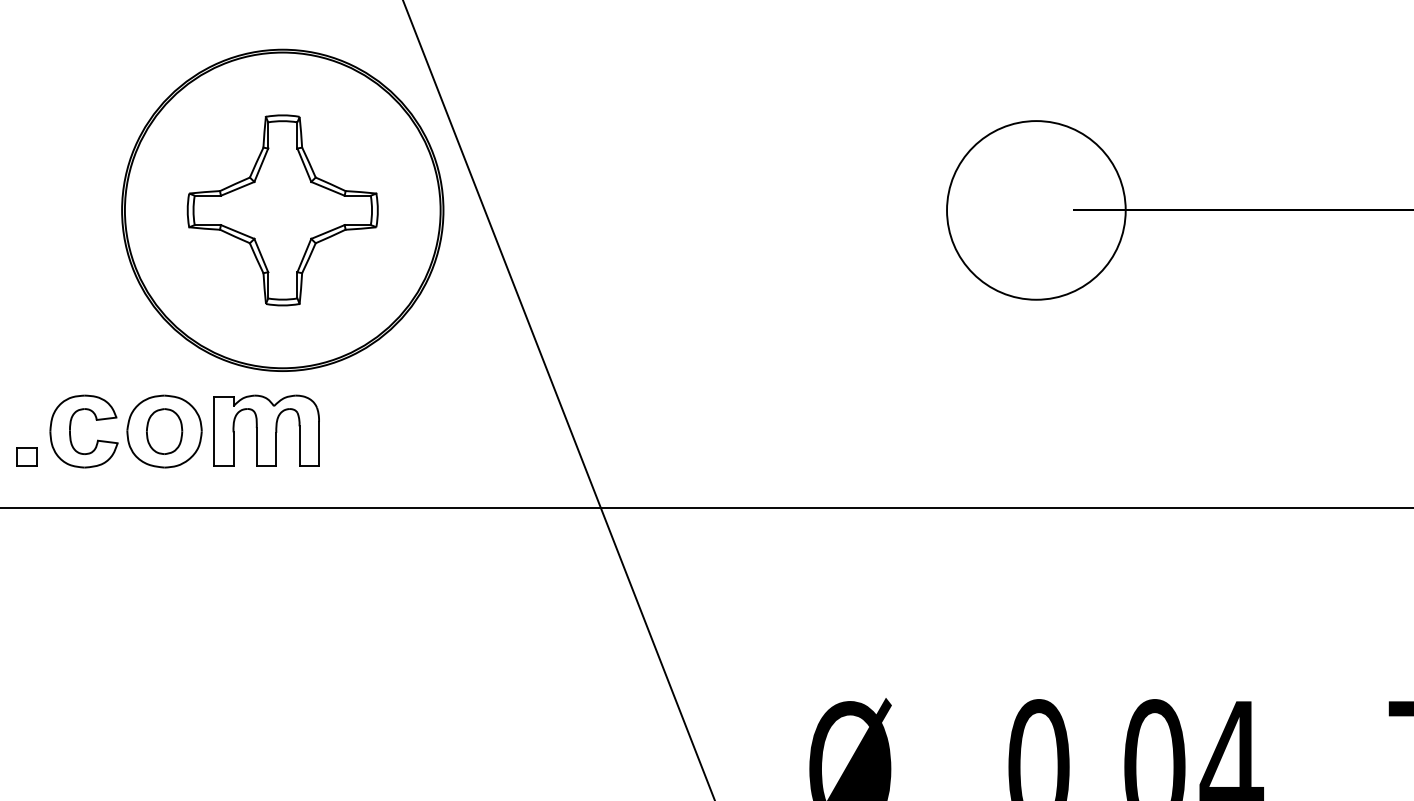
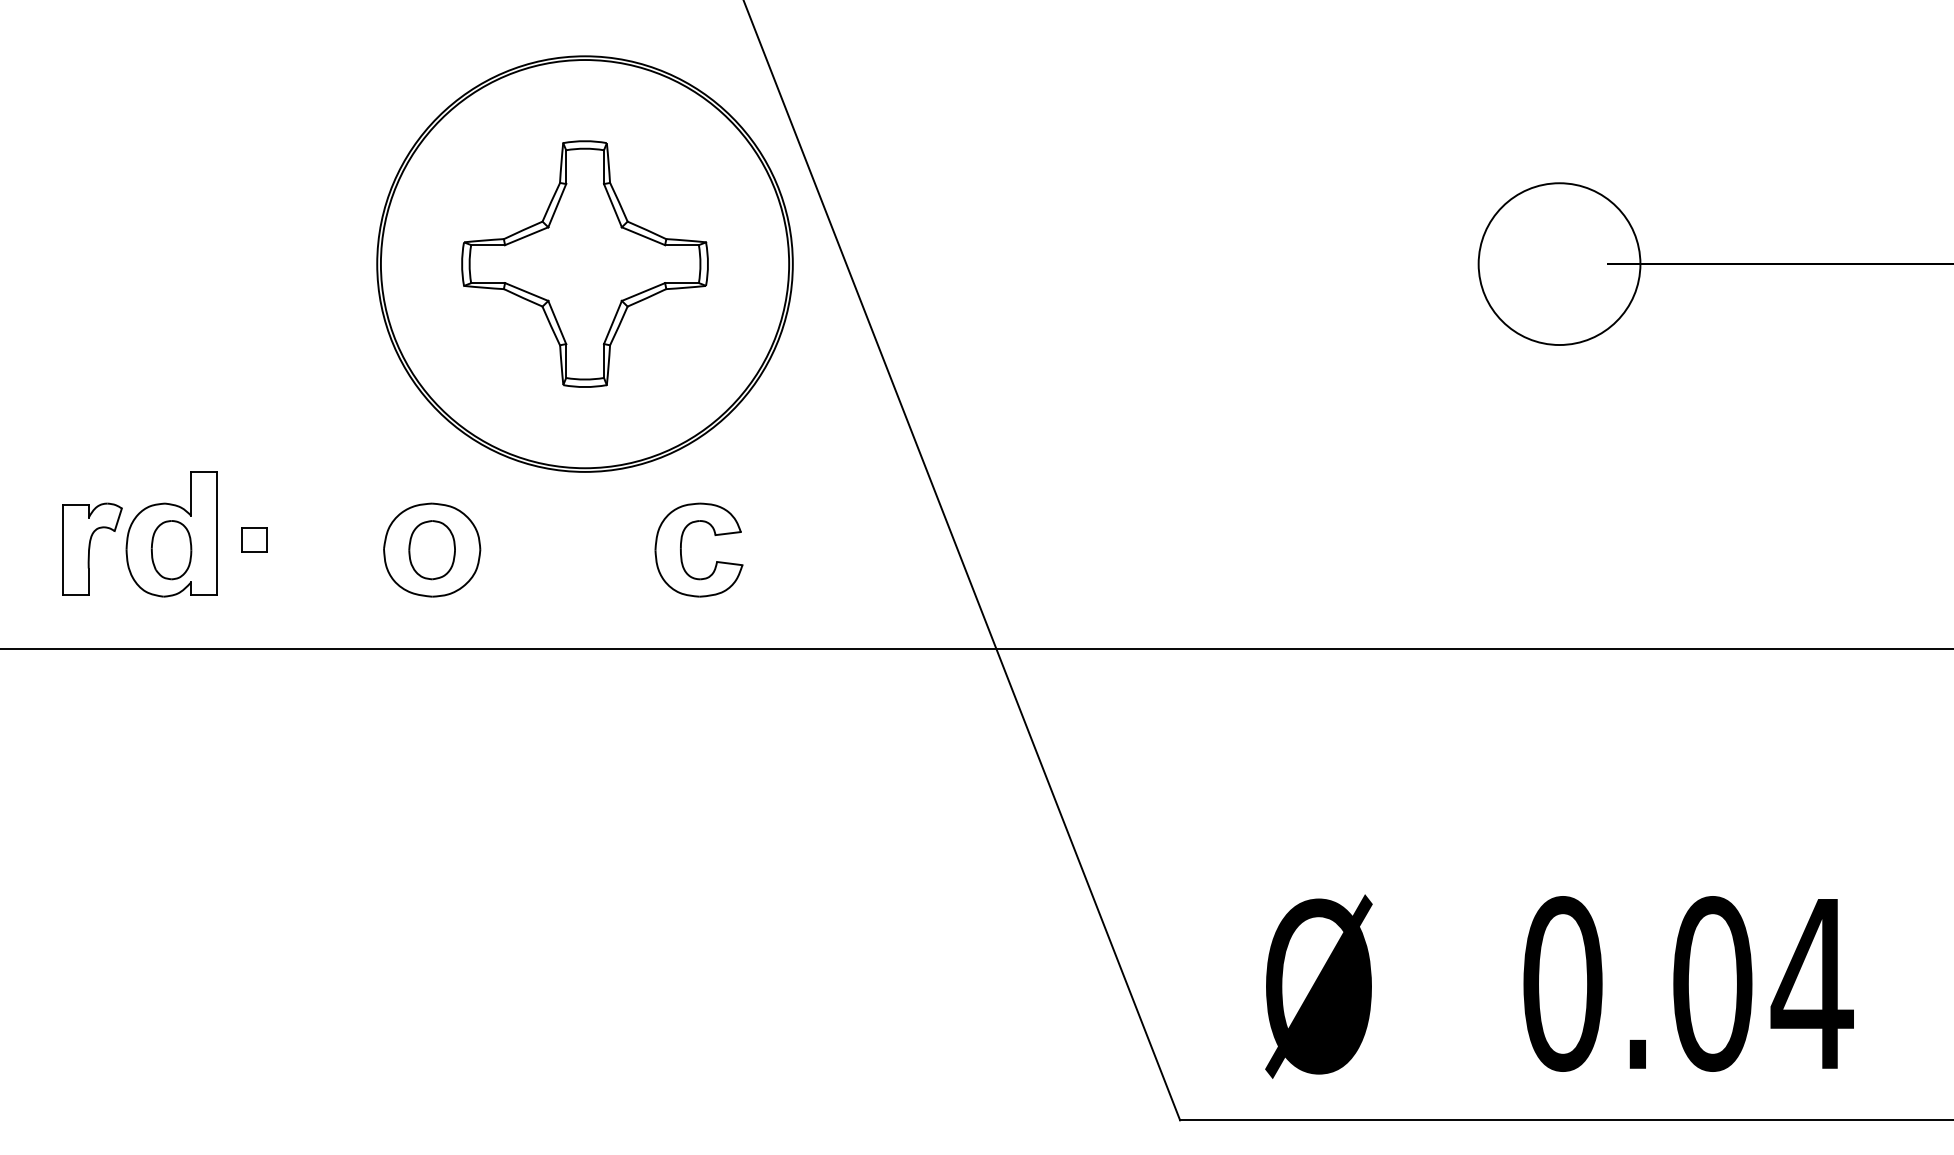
circle: (1036, 209) -> (1559, 263), size x0.7
part: (266, 430) -> (563, 548), removed
part: (70, 431) -> (681, 549), moved
part: (27, 456) -> (254, 539), moved

